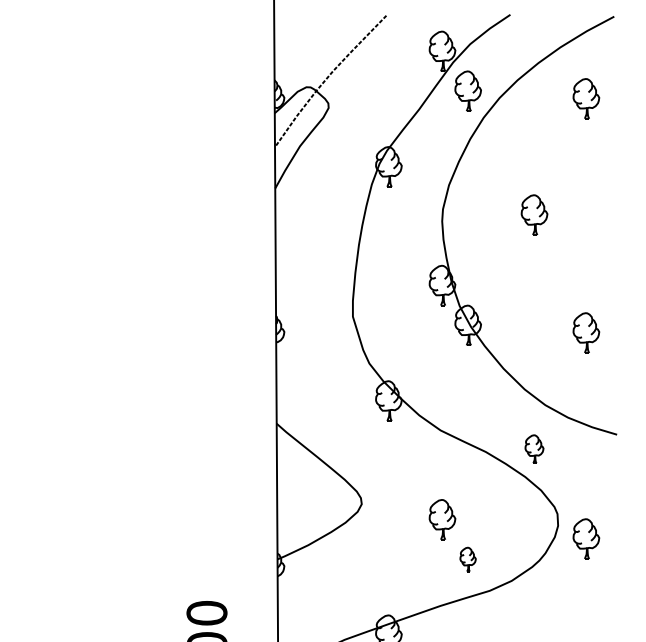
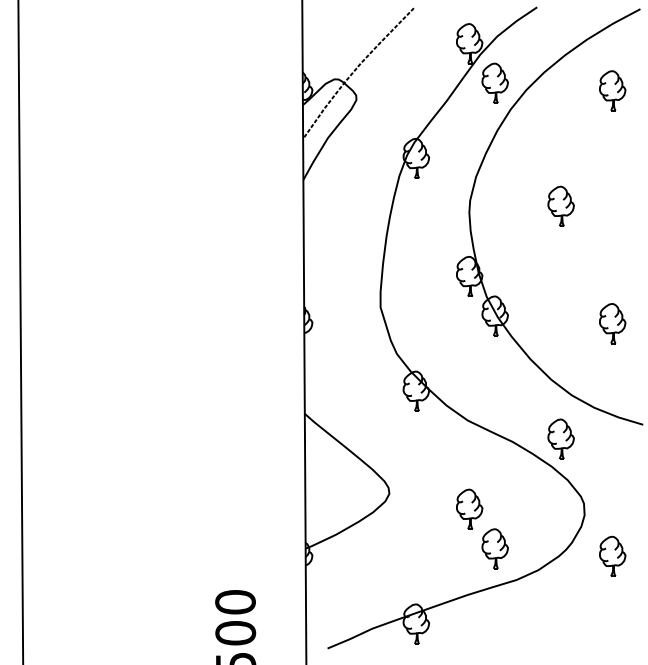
part: (533, 448) -> (560, 438), size x1.43
part: (586, 538) -> (612, 555), moved
part: (467, 559) -> (494, 548), size x1.67

